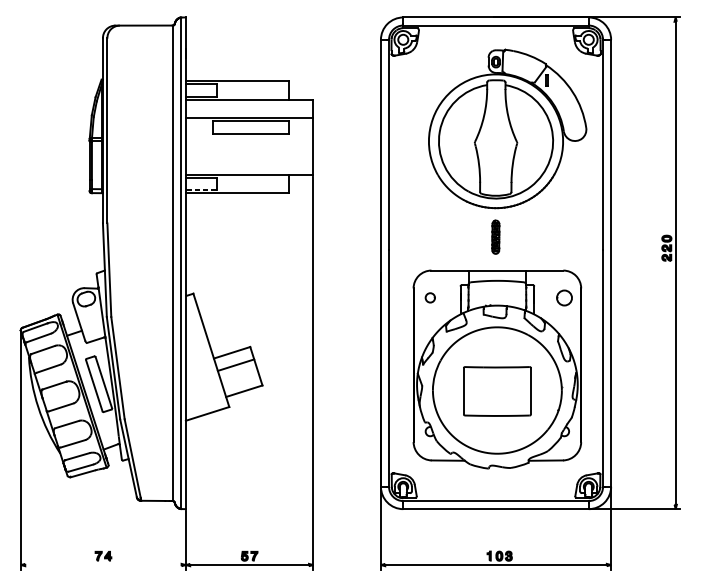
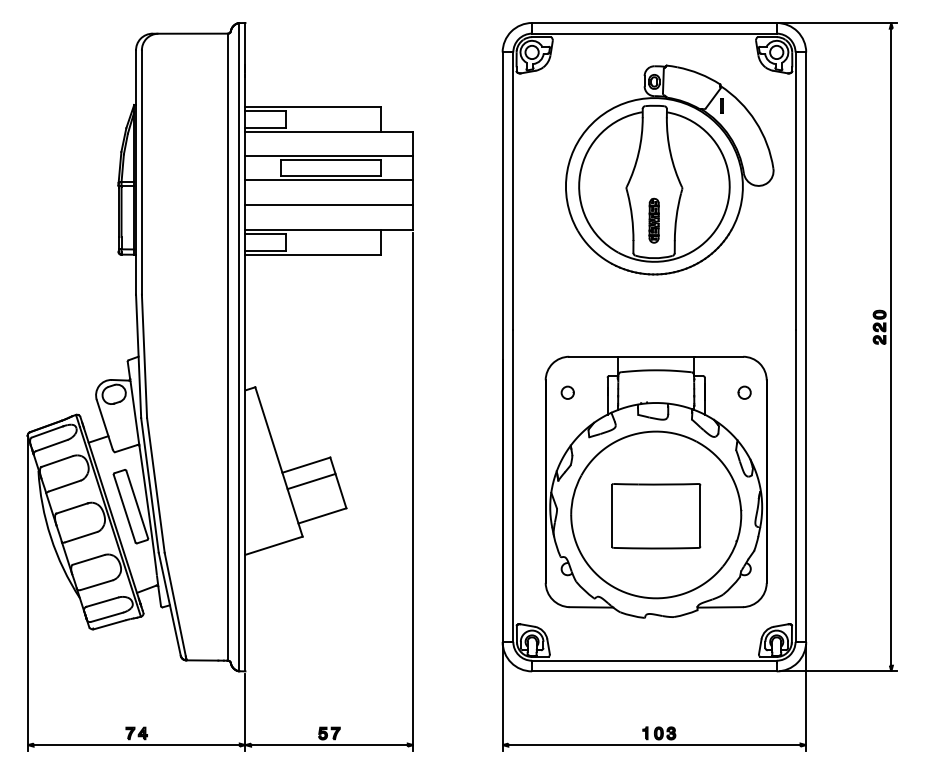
line: (249, 136) -> (329, 180), added
line: (249, 155) -> (329, 204), added
line: (201, 189) -> (265, 250), dashed -> solid
part: (495, 237) -> (653, 220), moved
circle: (564, 297) -> (744, 392), size x0.62
line: (103, 565) -> (136, 745), added

